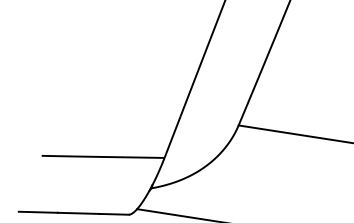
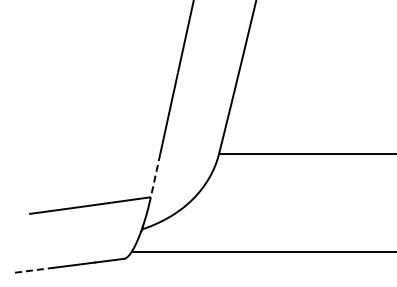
line: (172, 137) -> (155, 175), solid -> dashed
line: (38, 212) -> (34, 270), solid -> dashed

